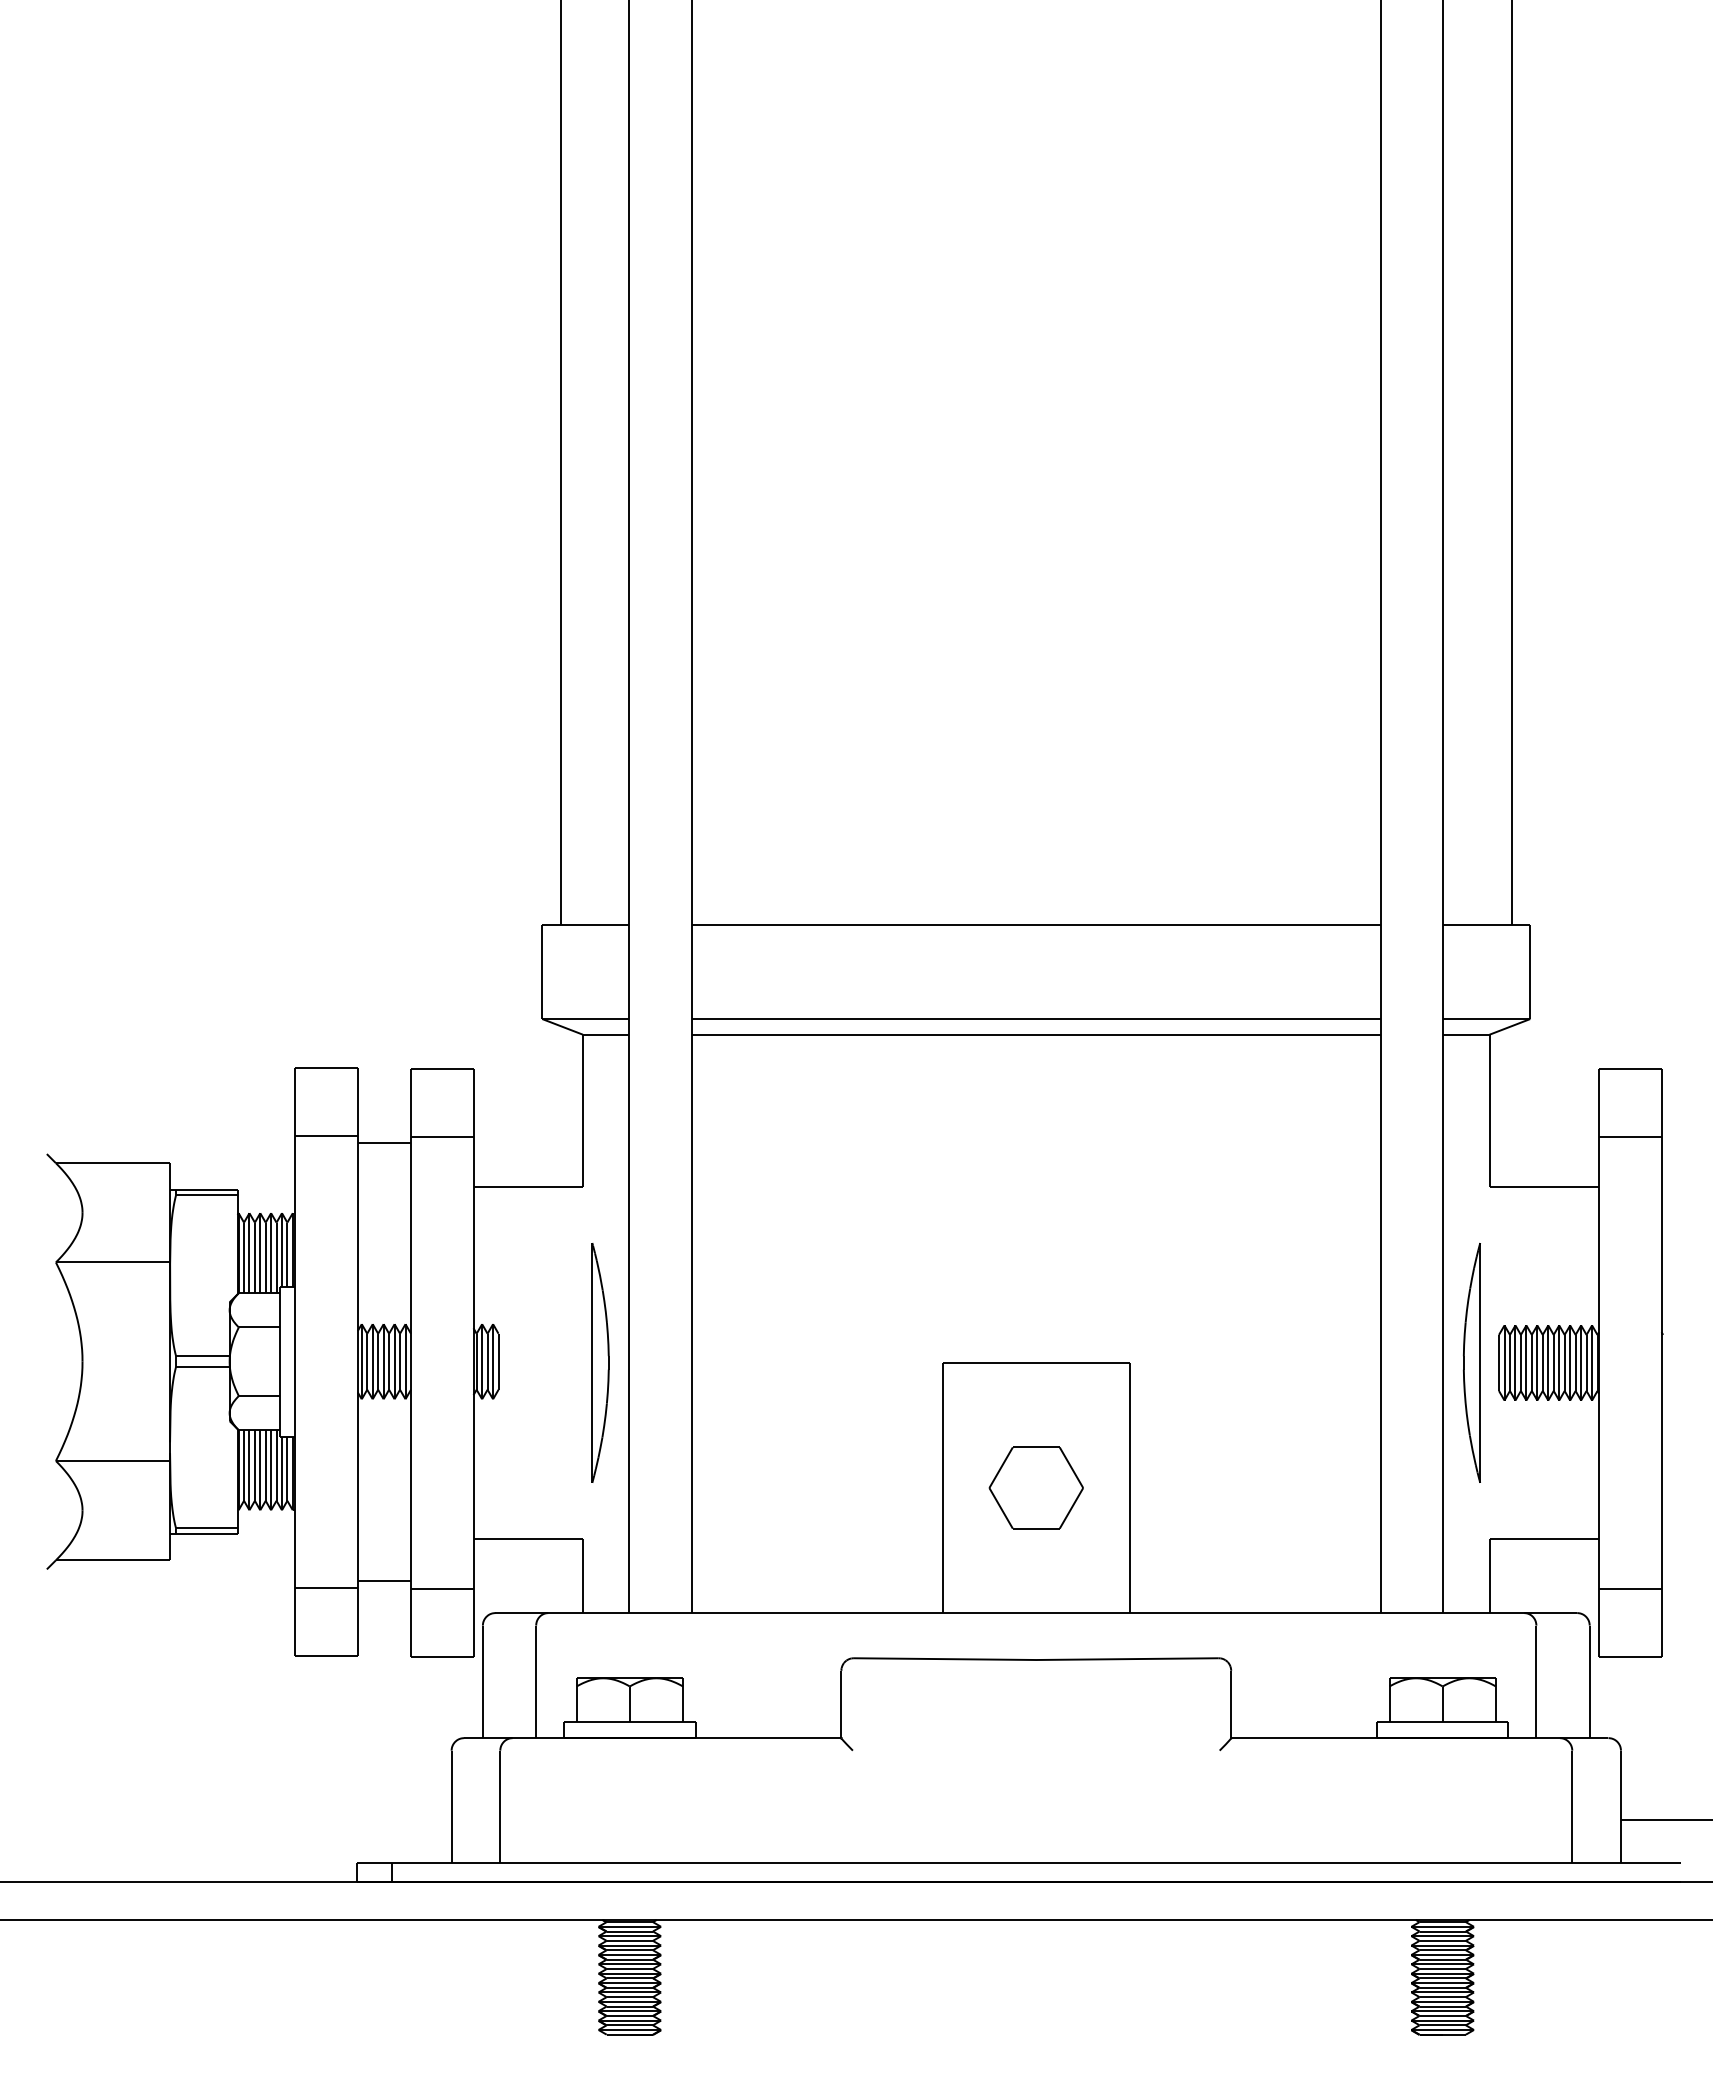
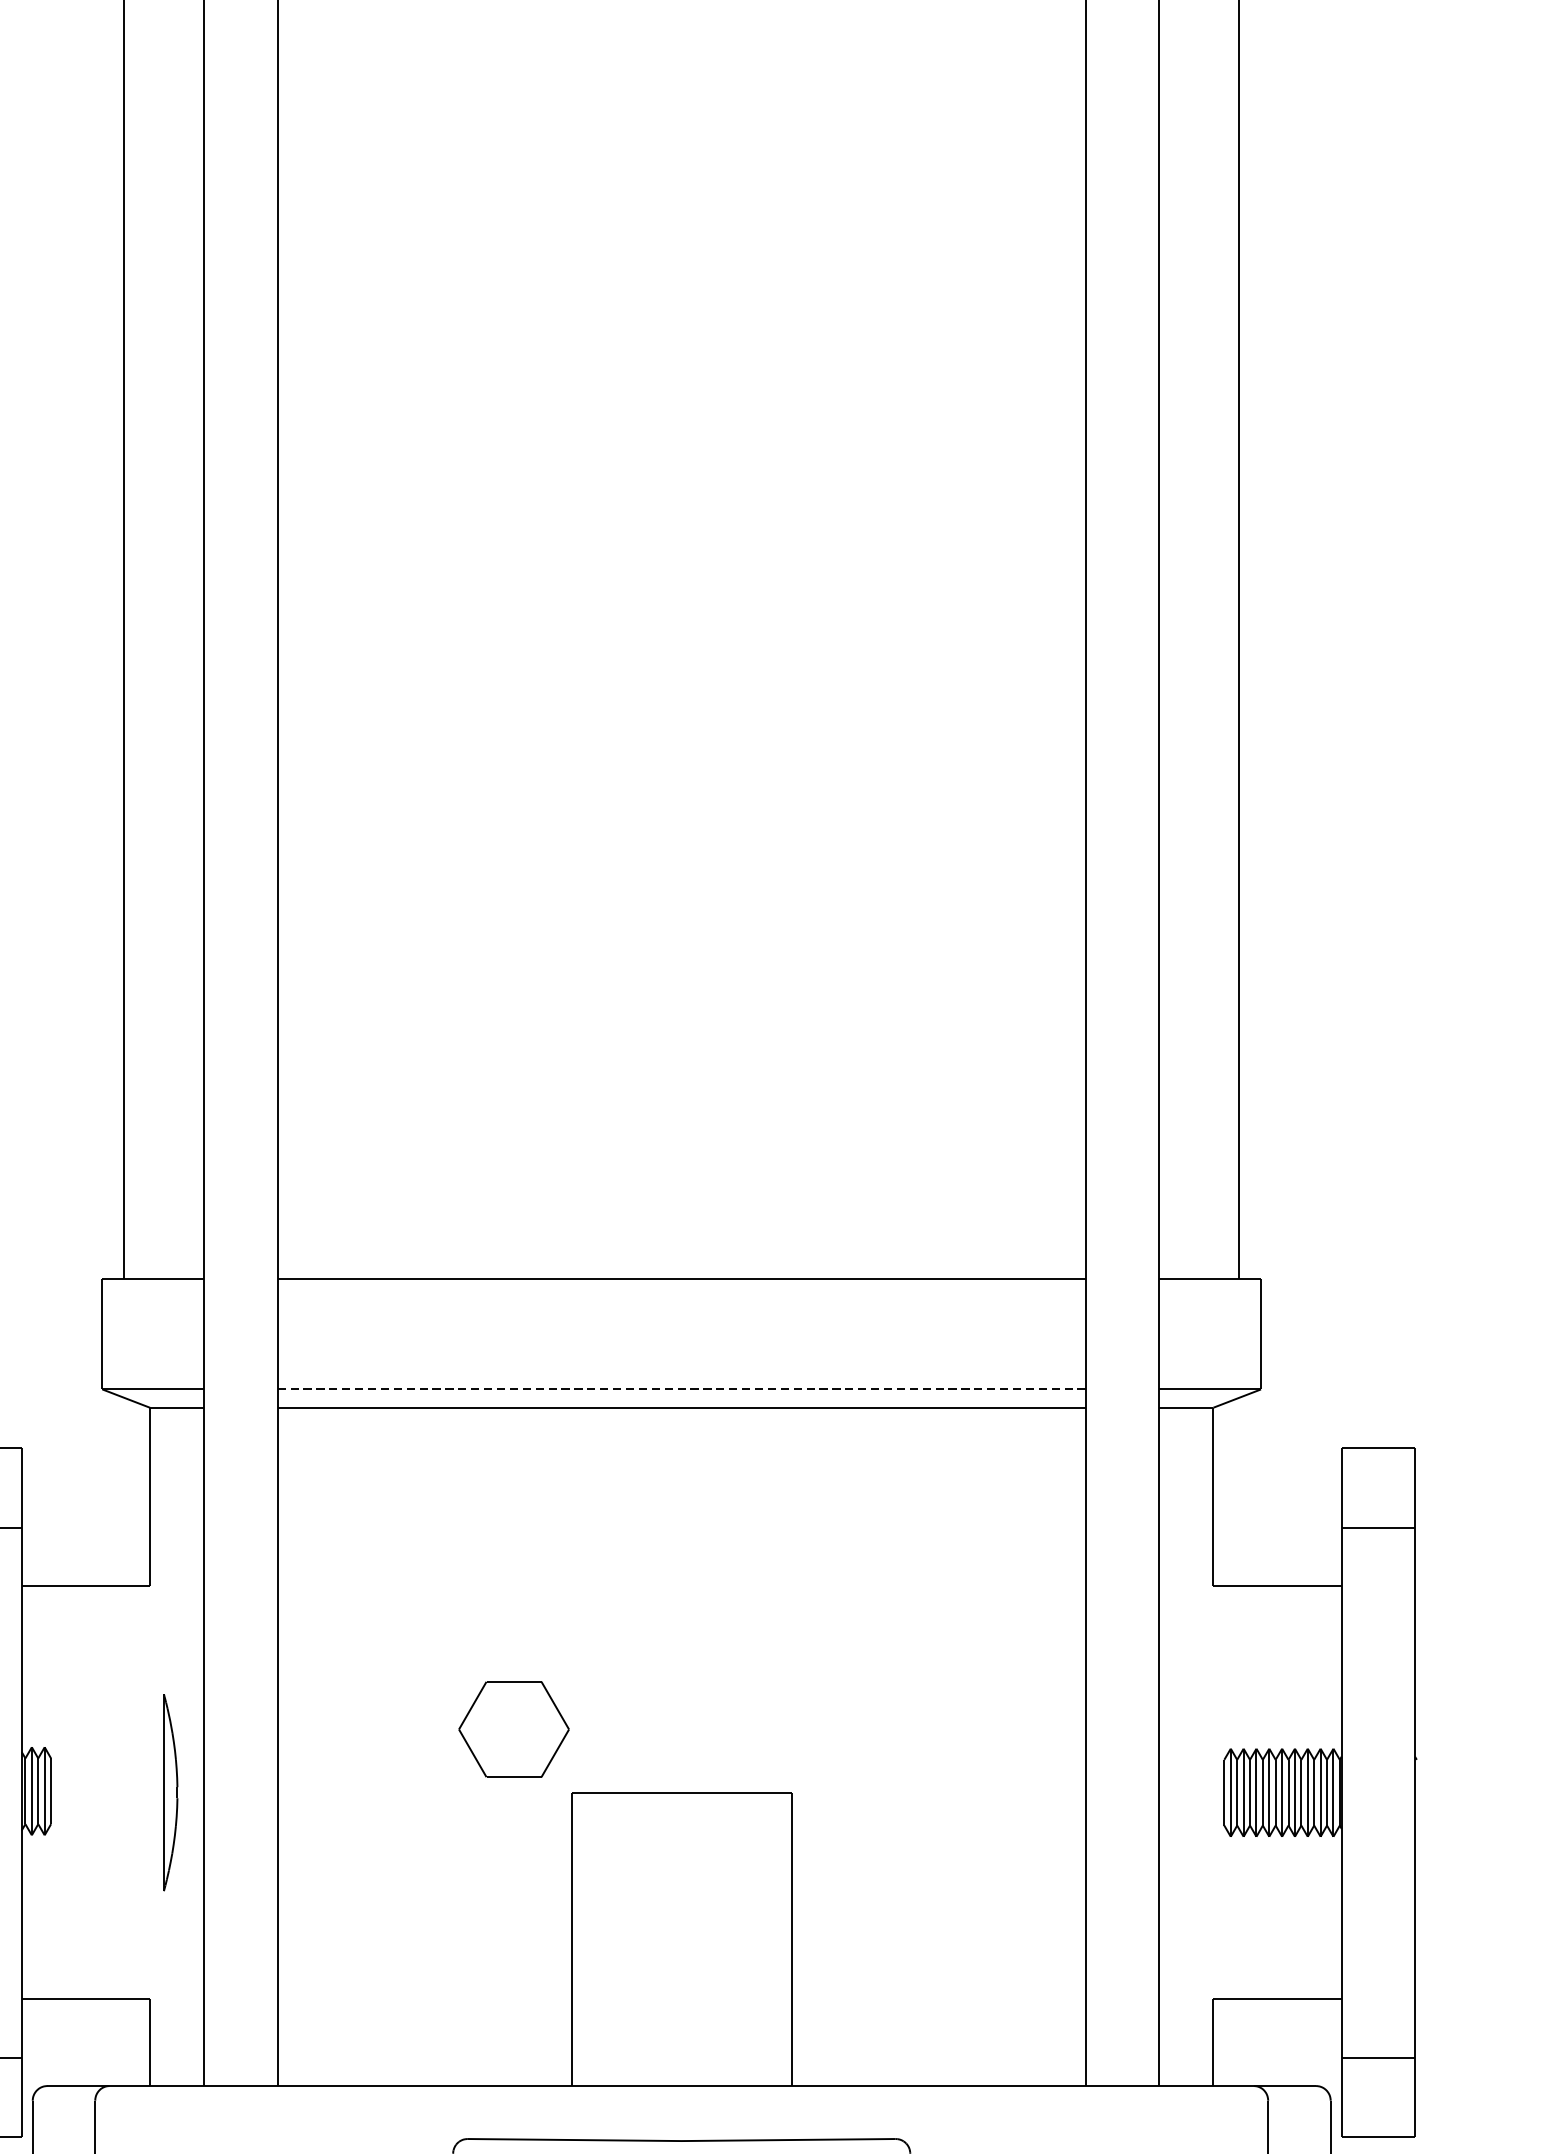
line: (1036, 1019) -> (681, 1389), solid -> dashed
part: (600, 1362) -> (170, 1792), size x0.7
part: (1471, 1362) -> (1192, 1792), removed
part: (1035, 1487) -> (513, 1728), moved

